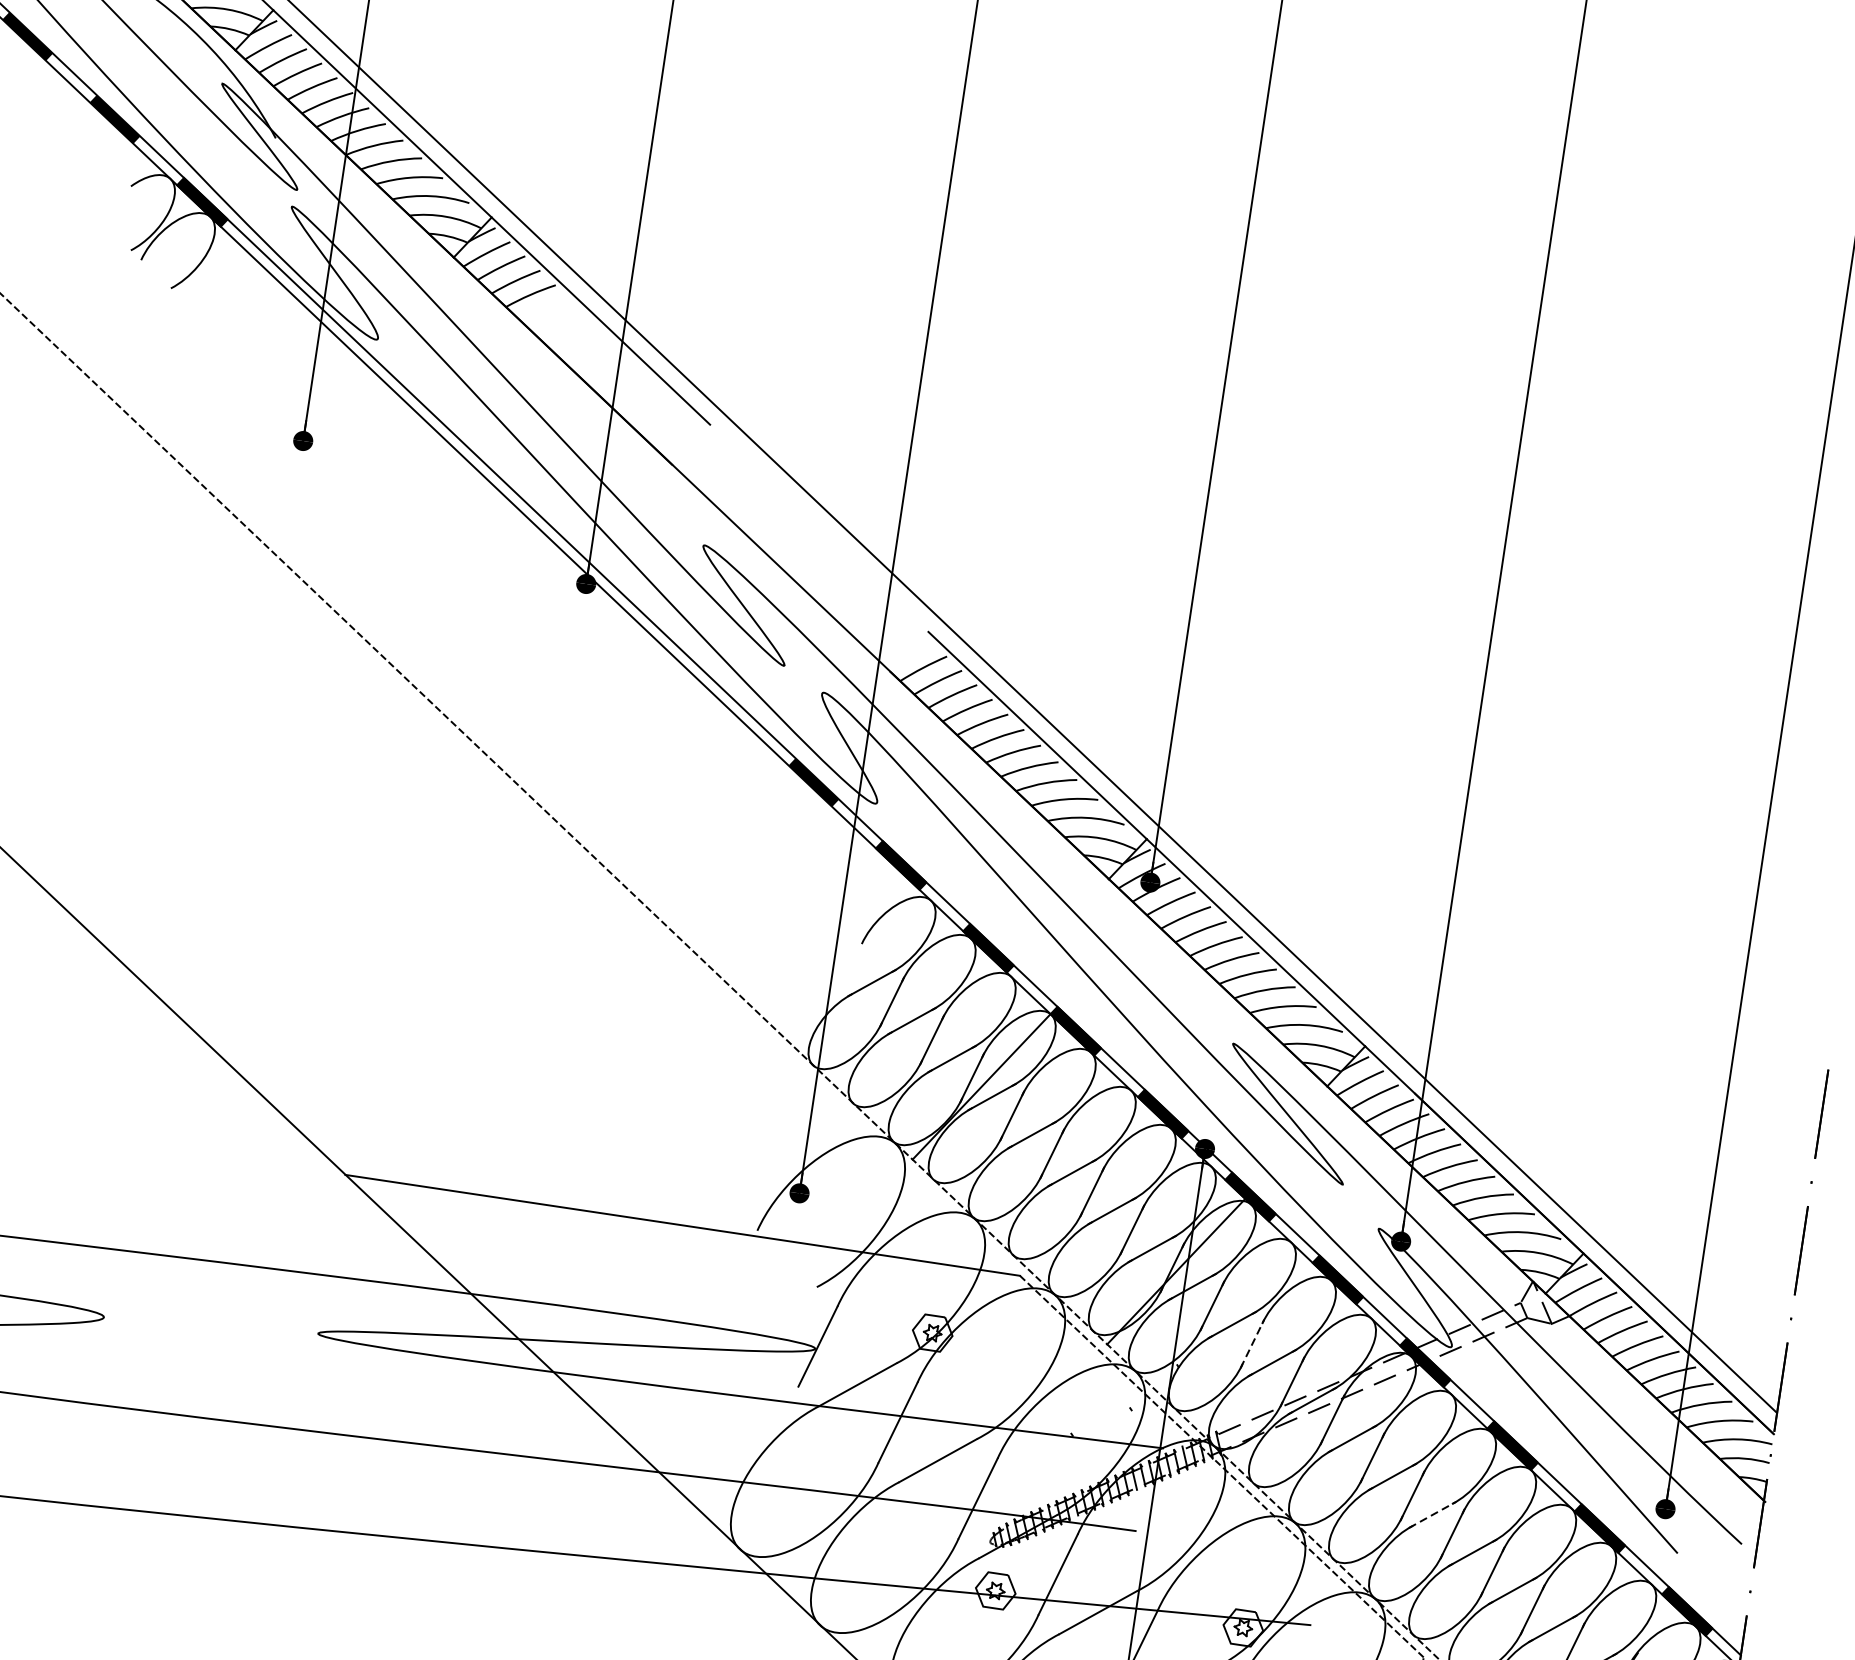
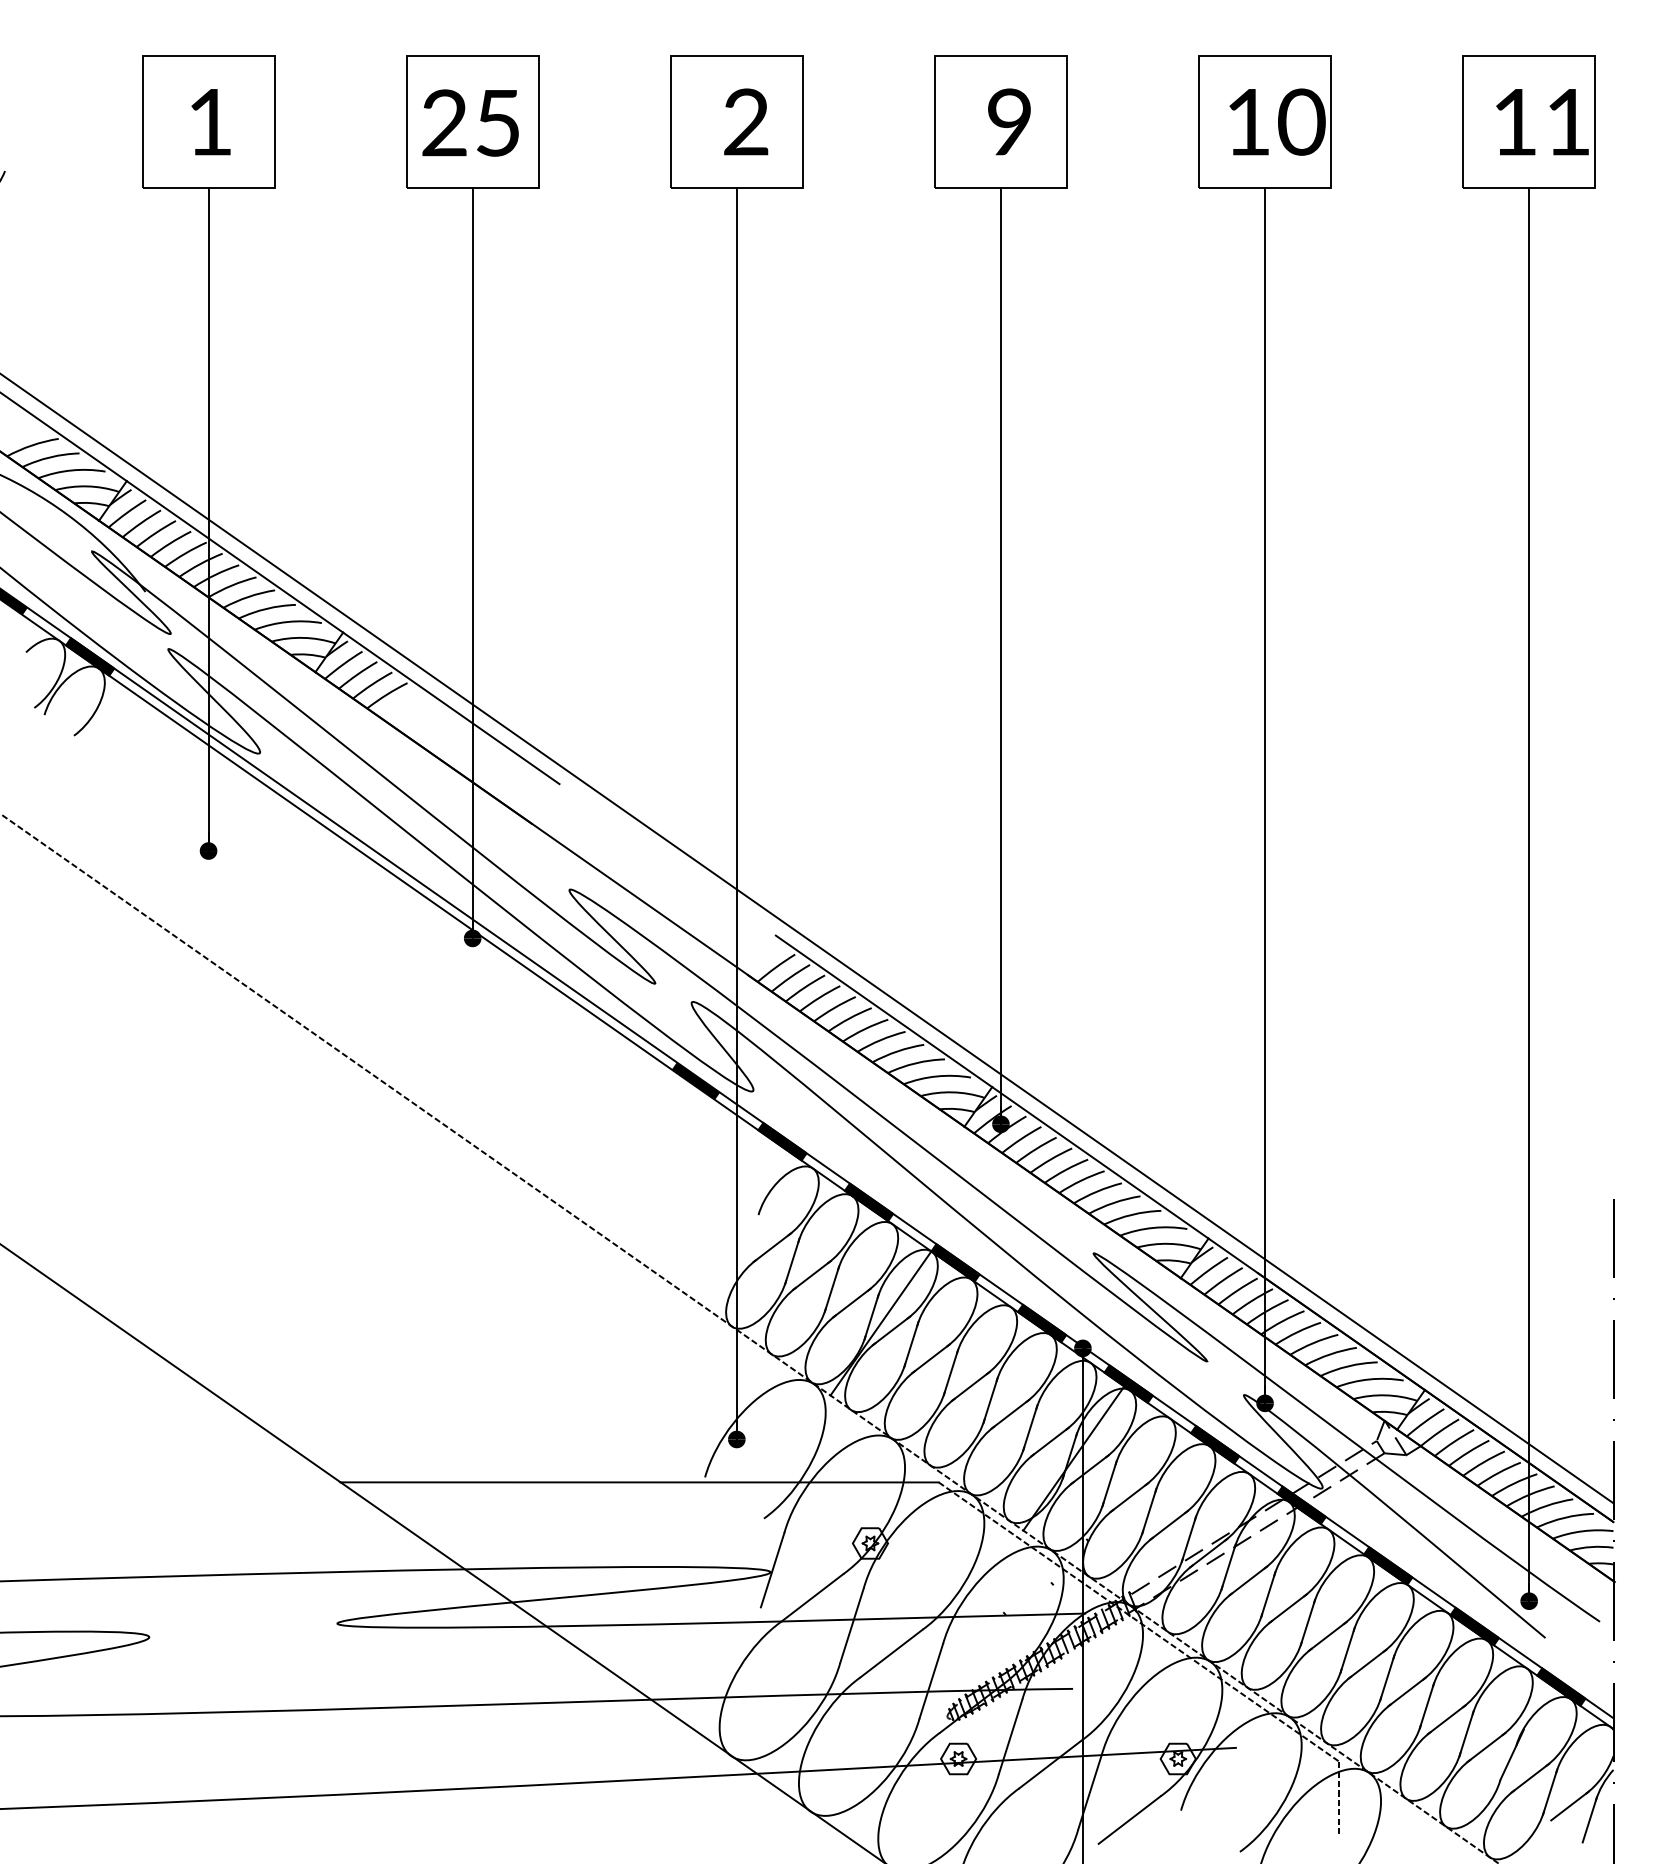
line: (1252, 1344) -> (1149, 1511), dashed -> solid
line: (1432, 1514) -> (1327, 1636), dashed -> solid

